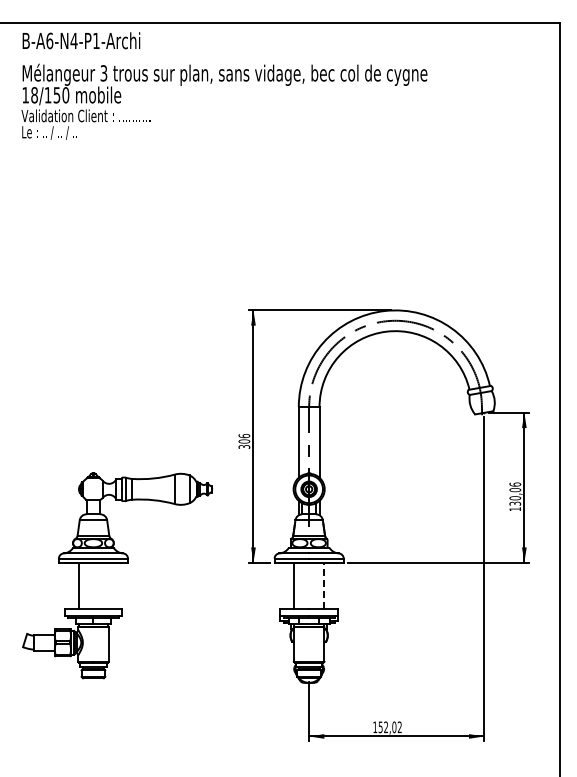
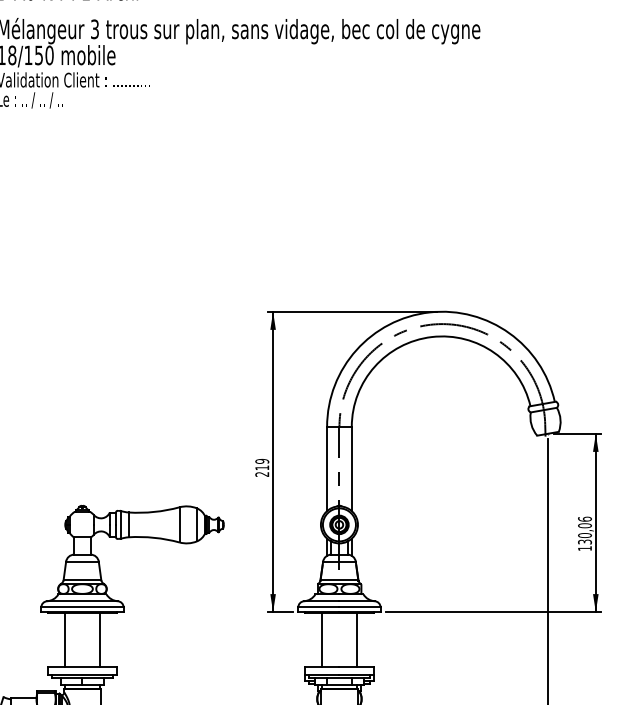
text: (244, 440) -> (262, 466), 306 -> 219
line: (108, 585) -> (100, 639), added
line: (324, 585) -> (357, 639), dashed -> solid

